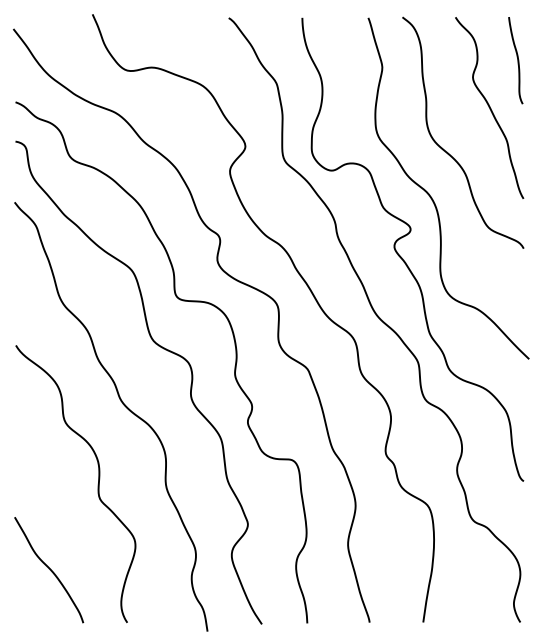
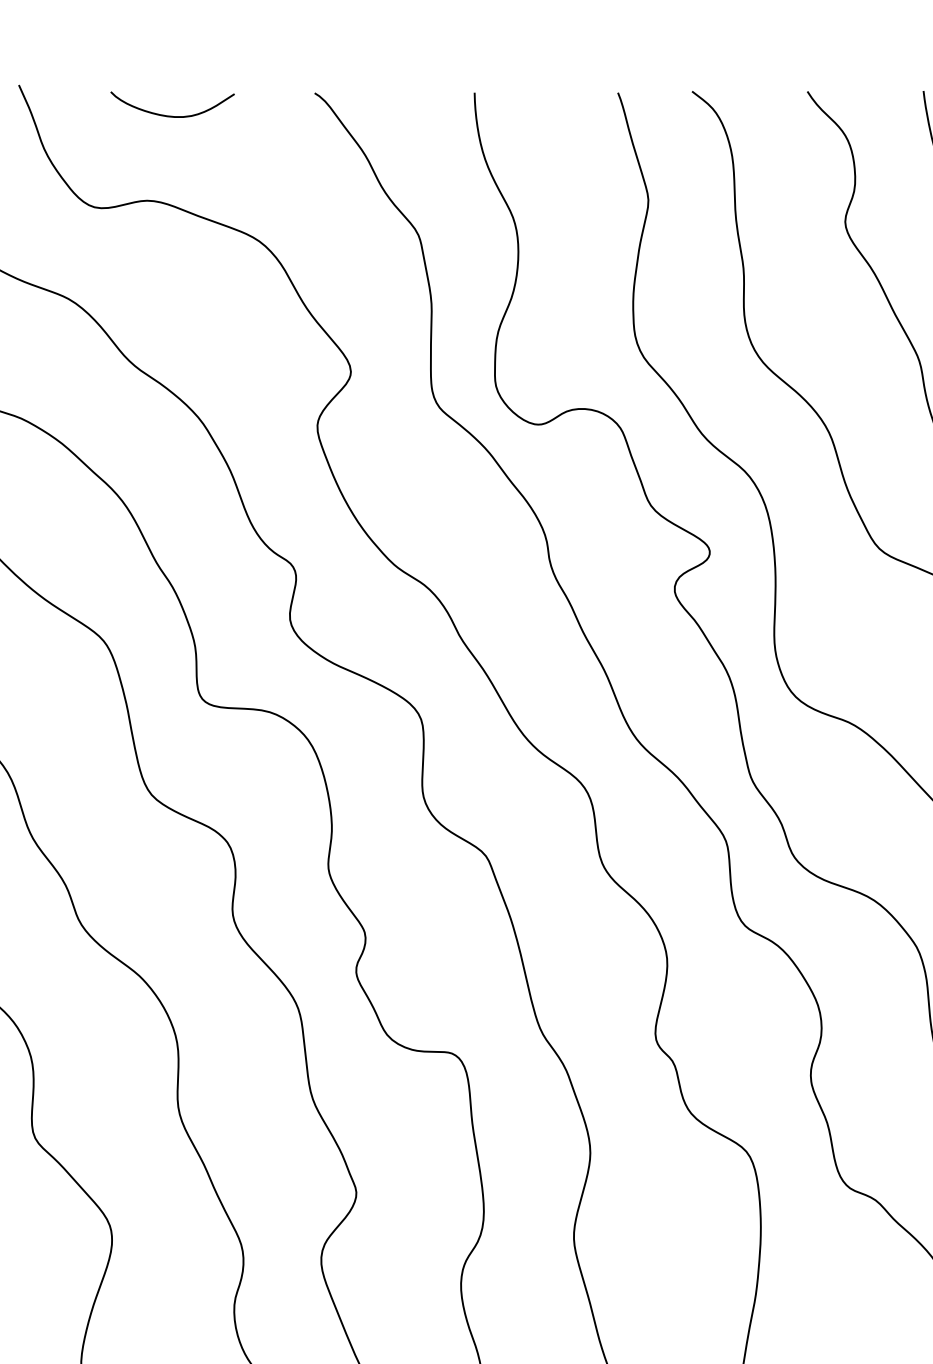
curve: (161, 27) -> (168, 113), added

